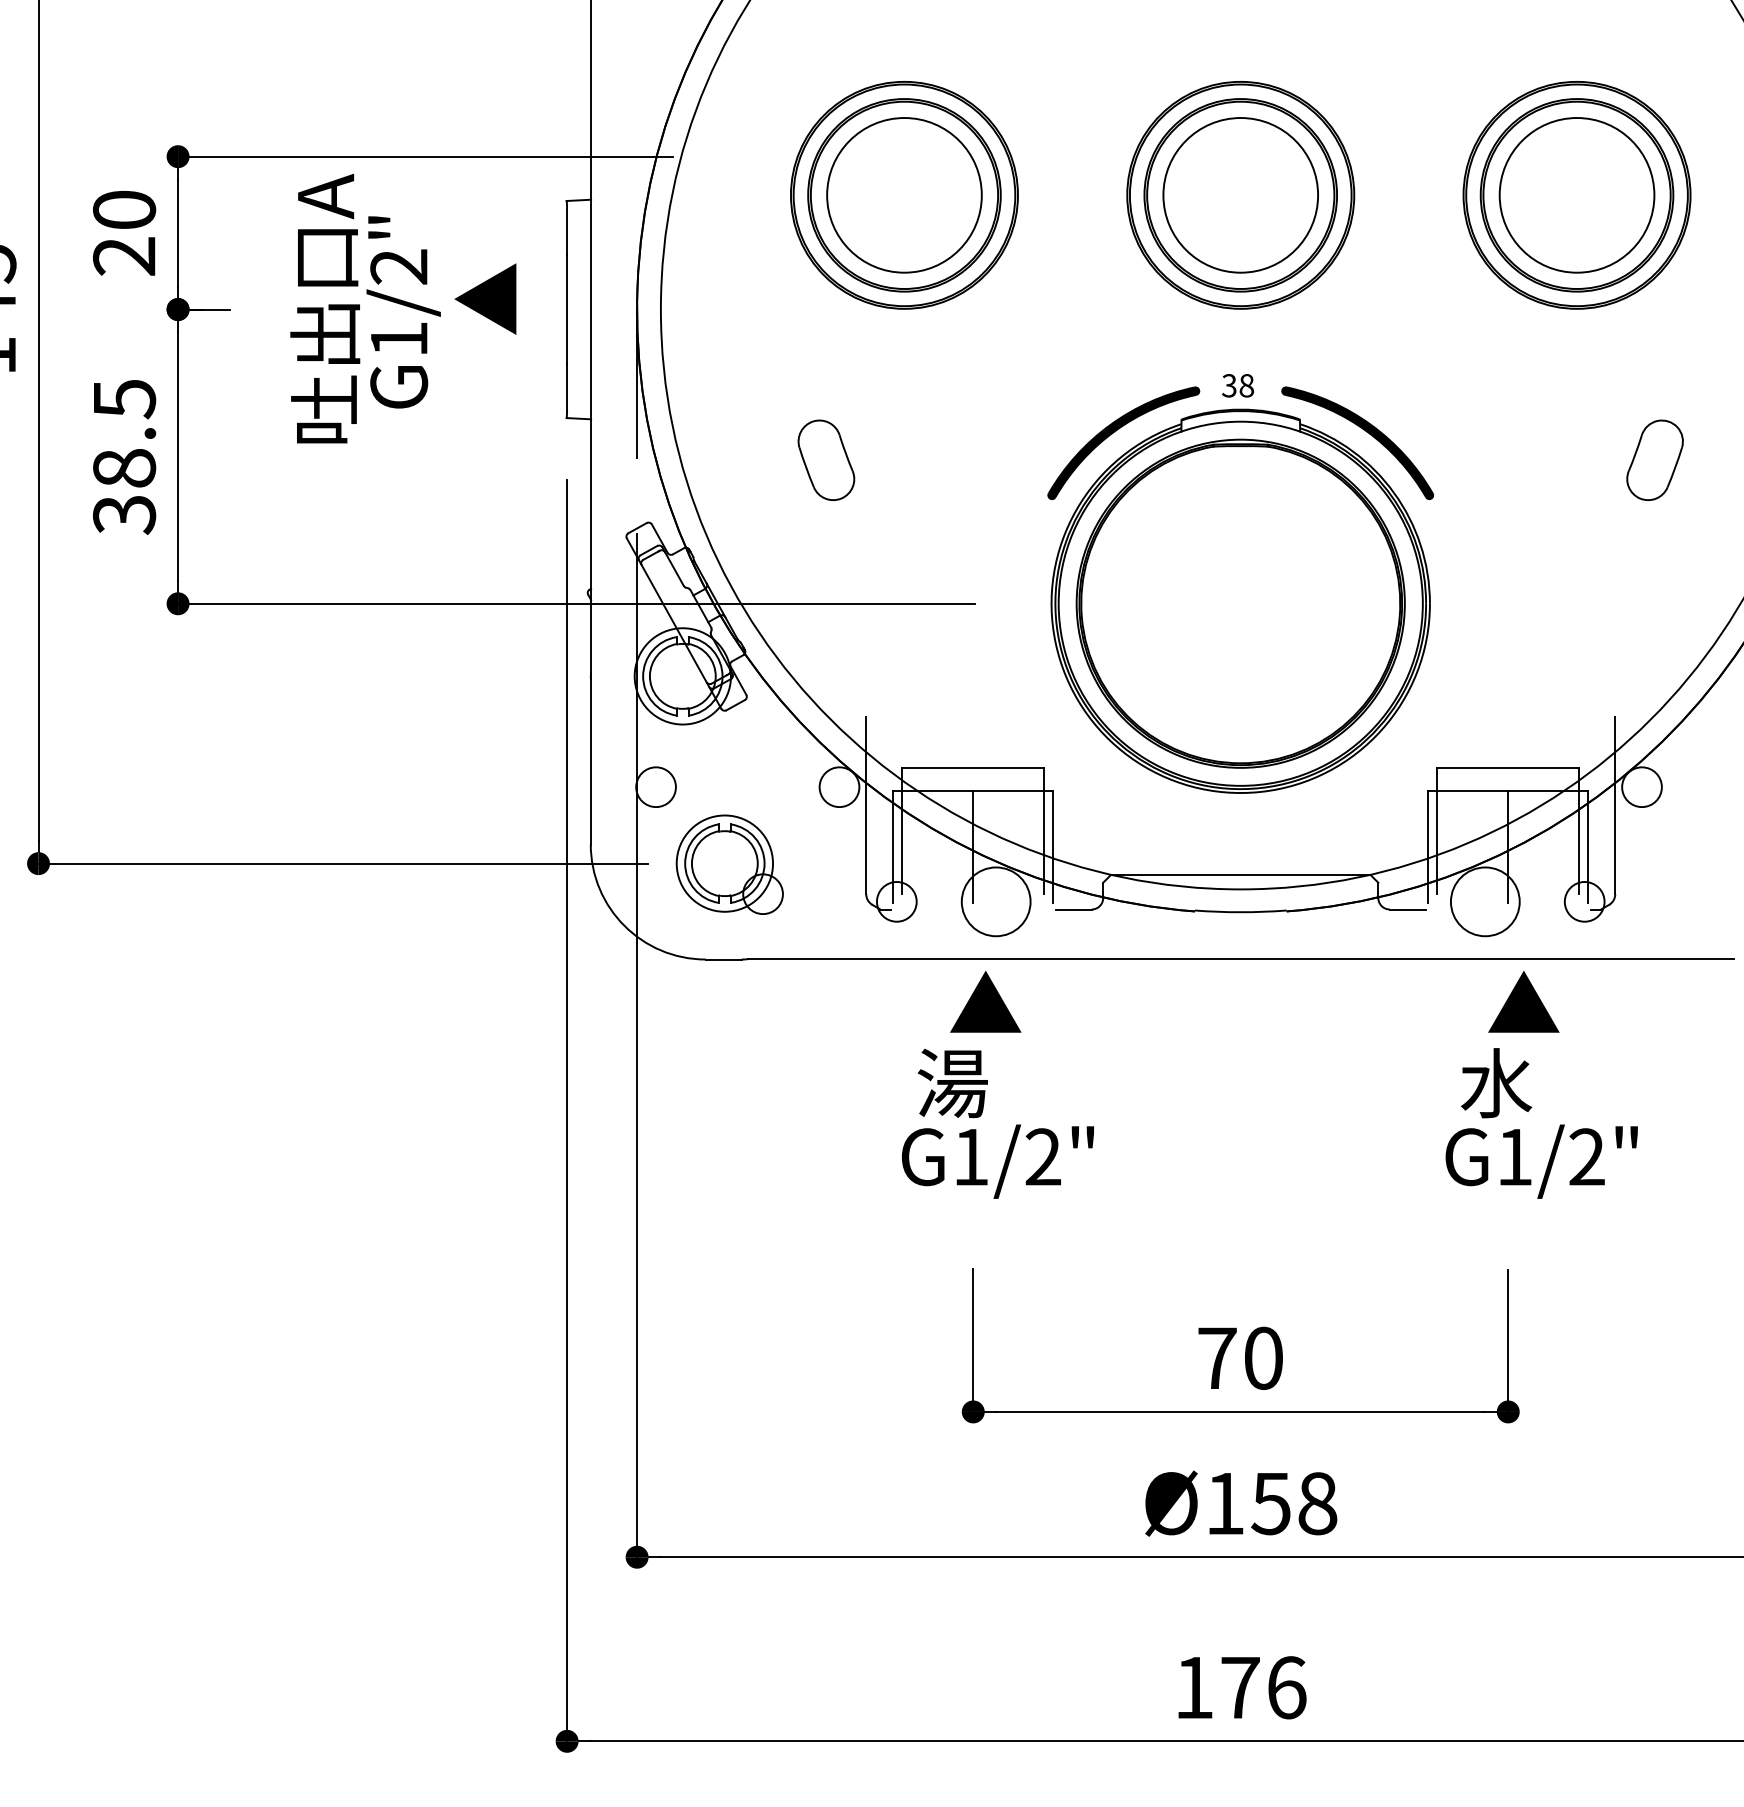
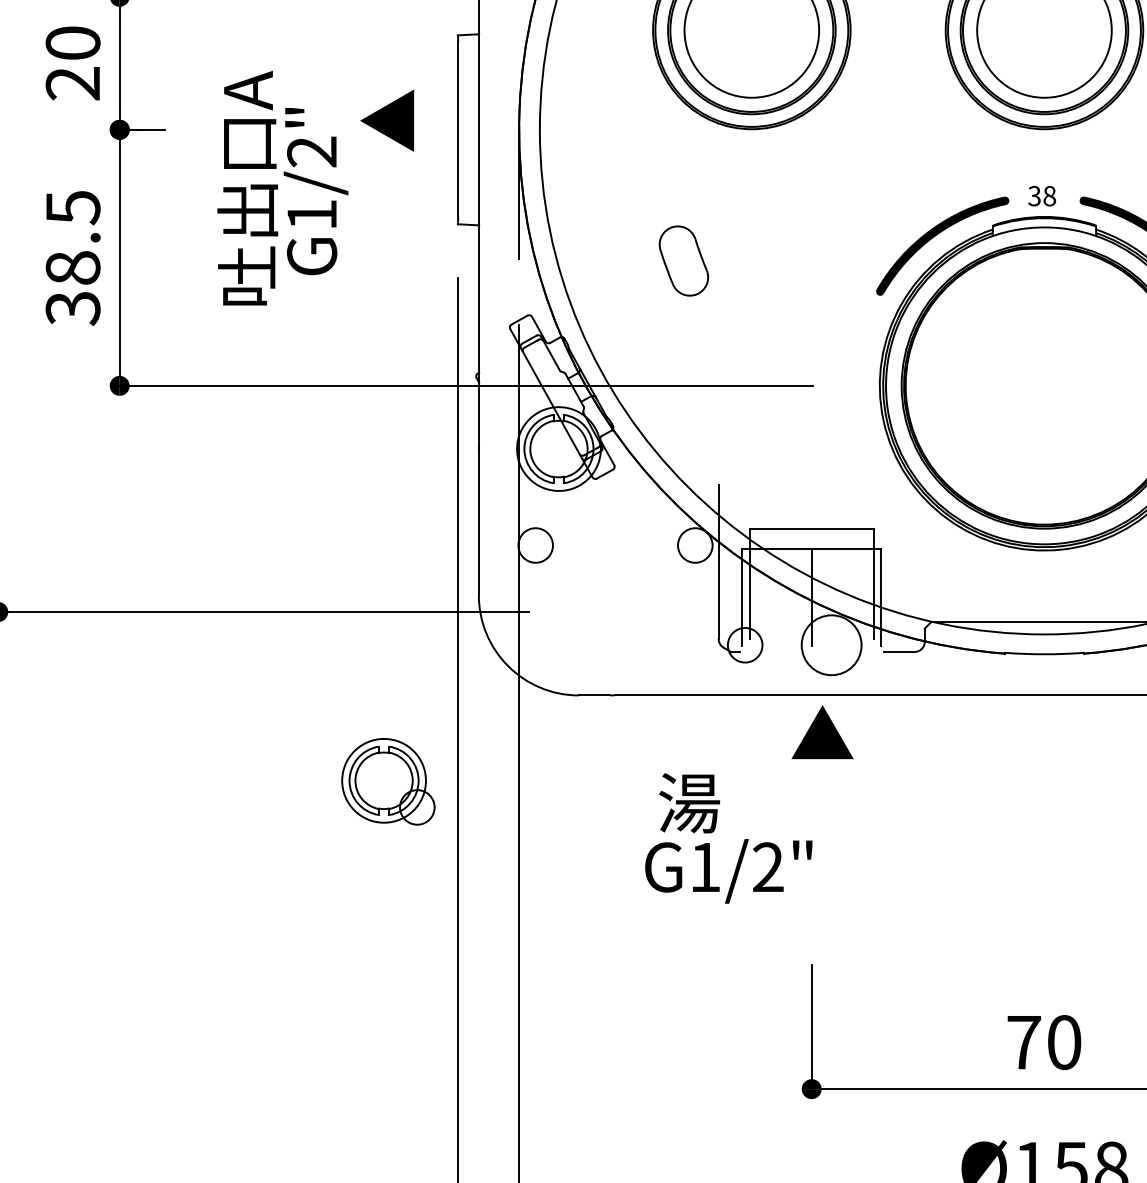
text: (365, 308) -> (282, 188), moved
part: (729, 864) -> (388, 781), moved
text: (998, 1123) -> (729, 838), moved

